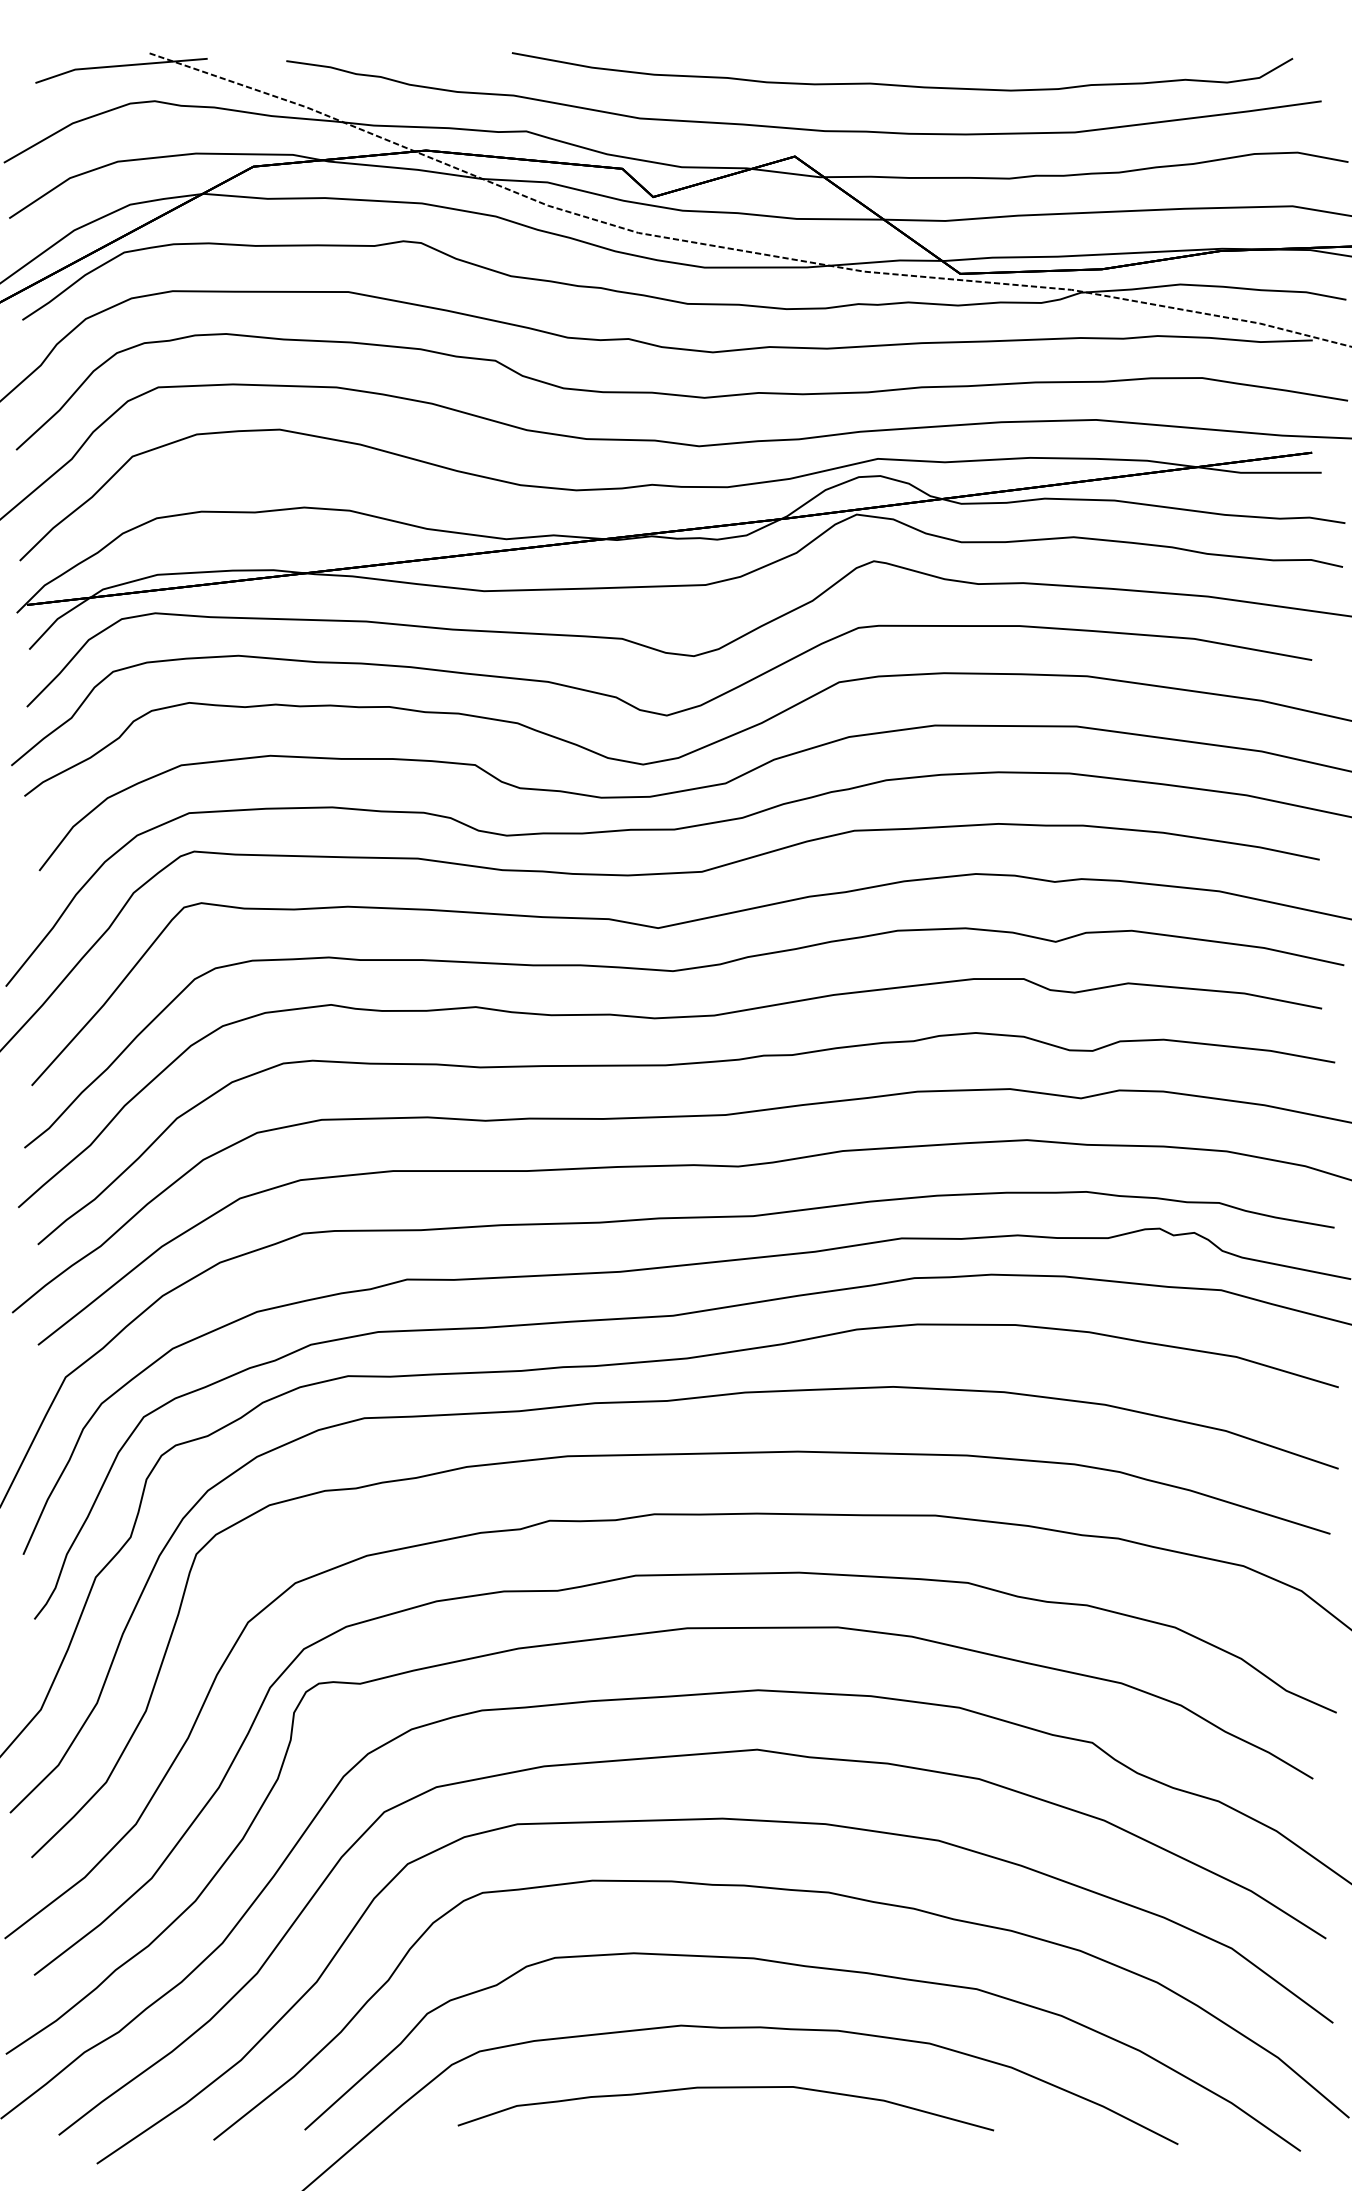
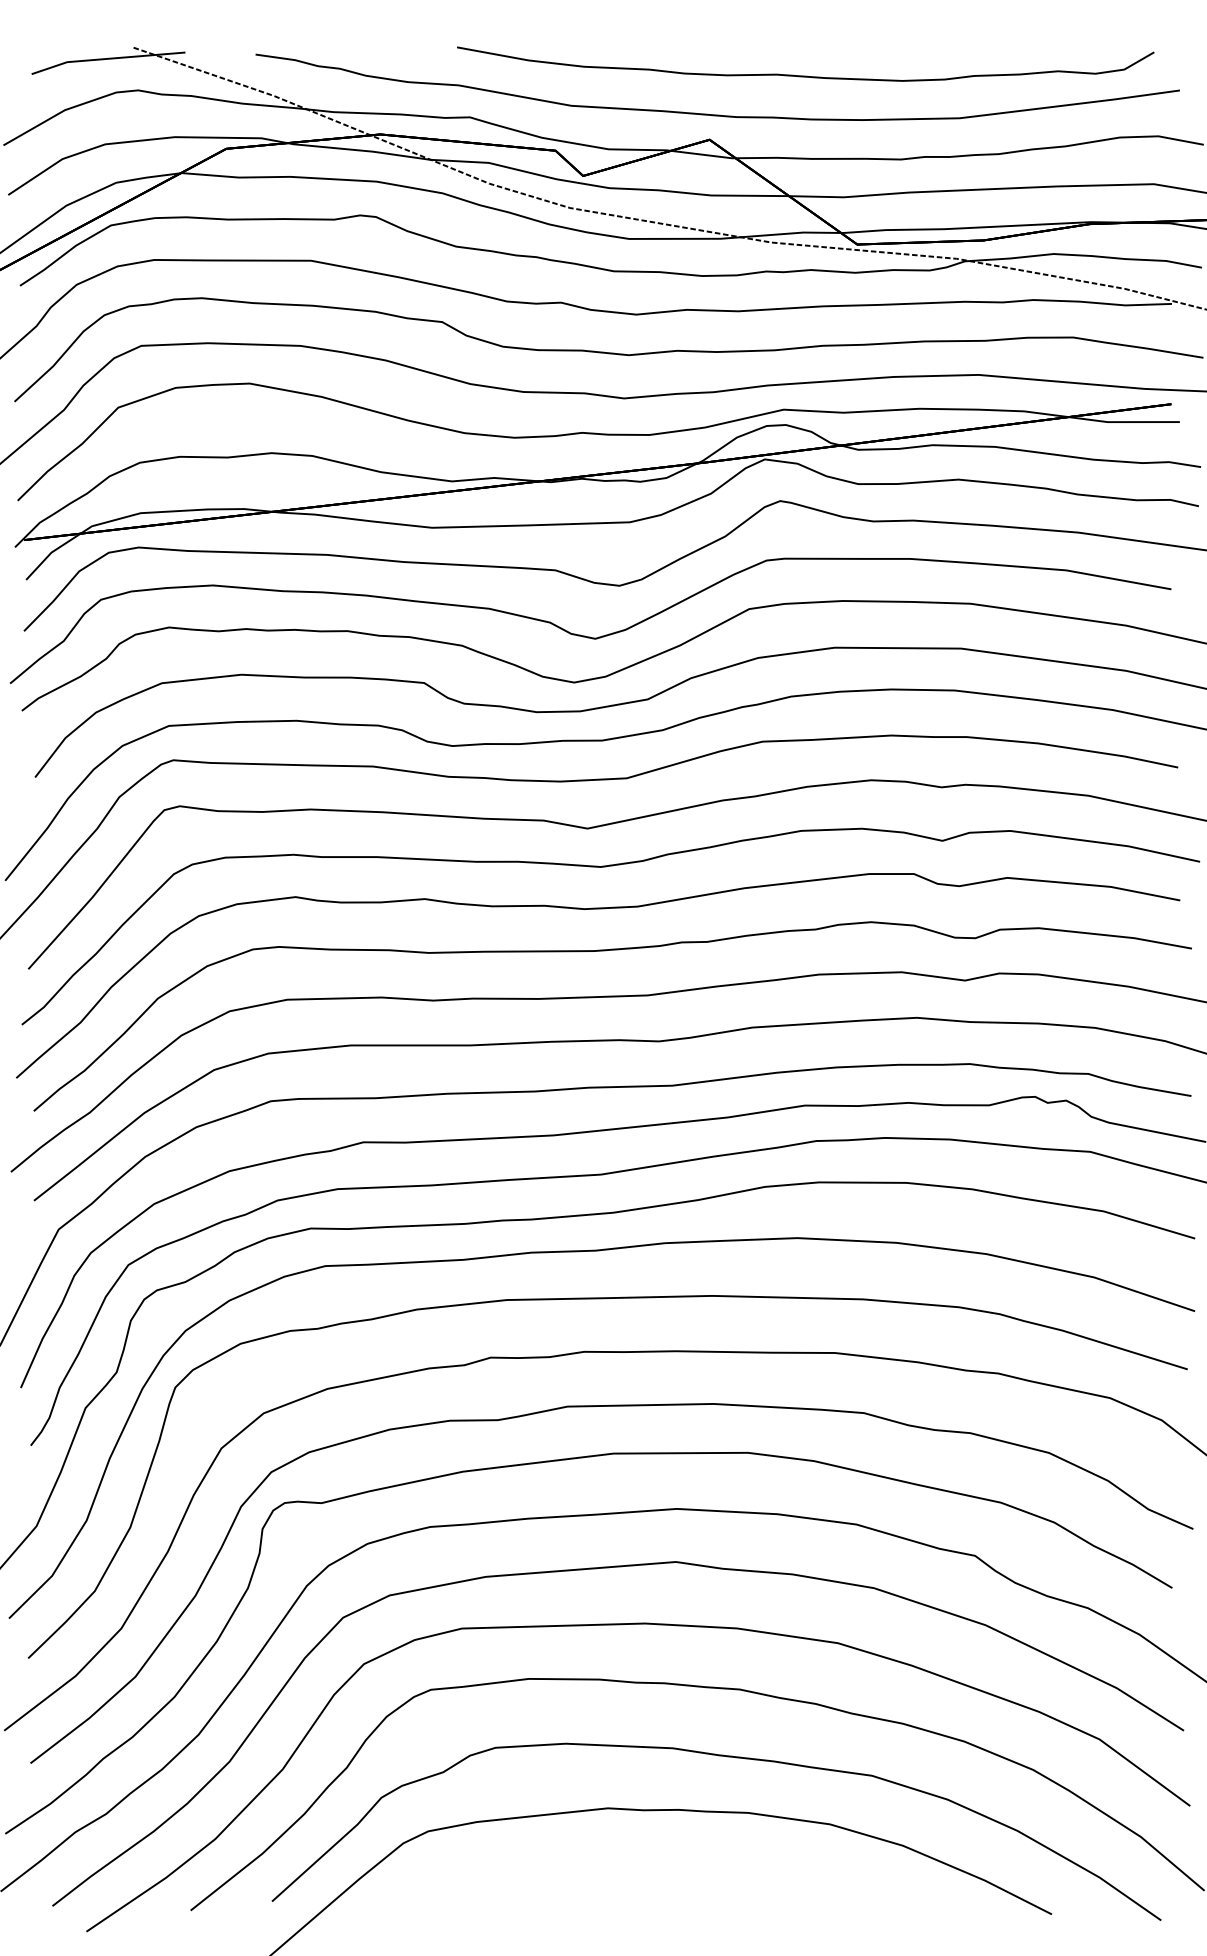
part: (725, 2088) -> (647, 1864), removed

